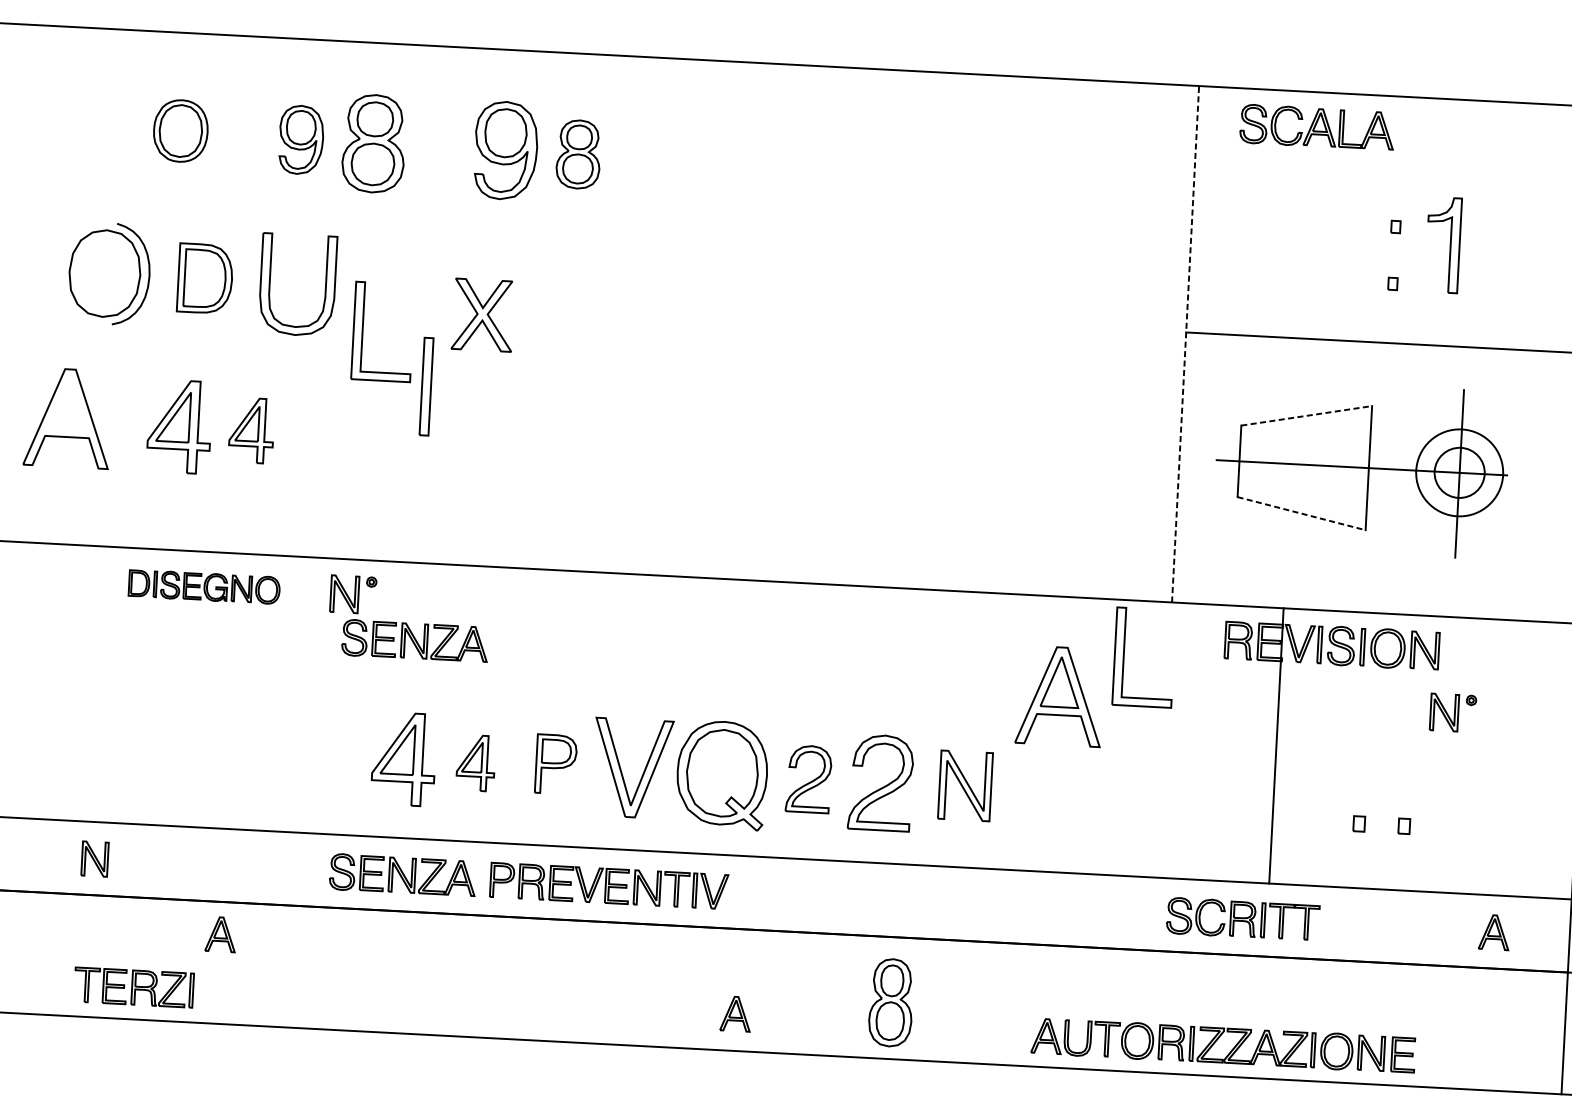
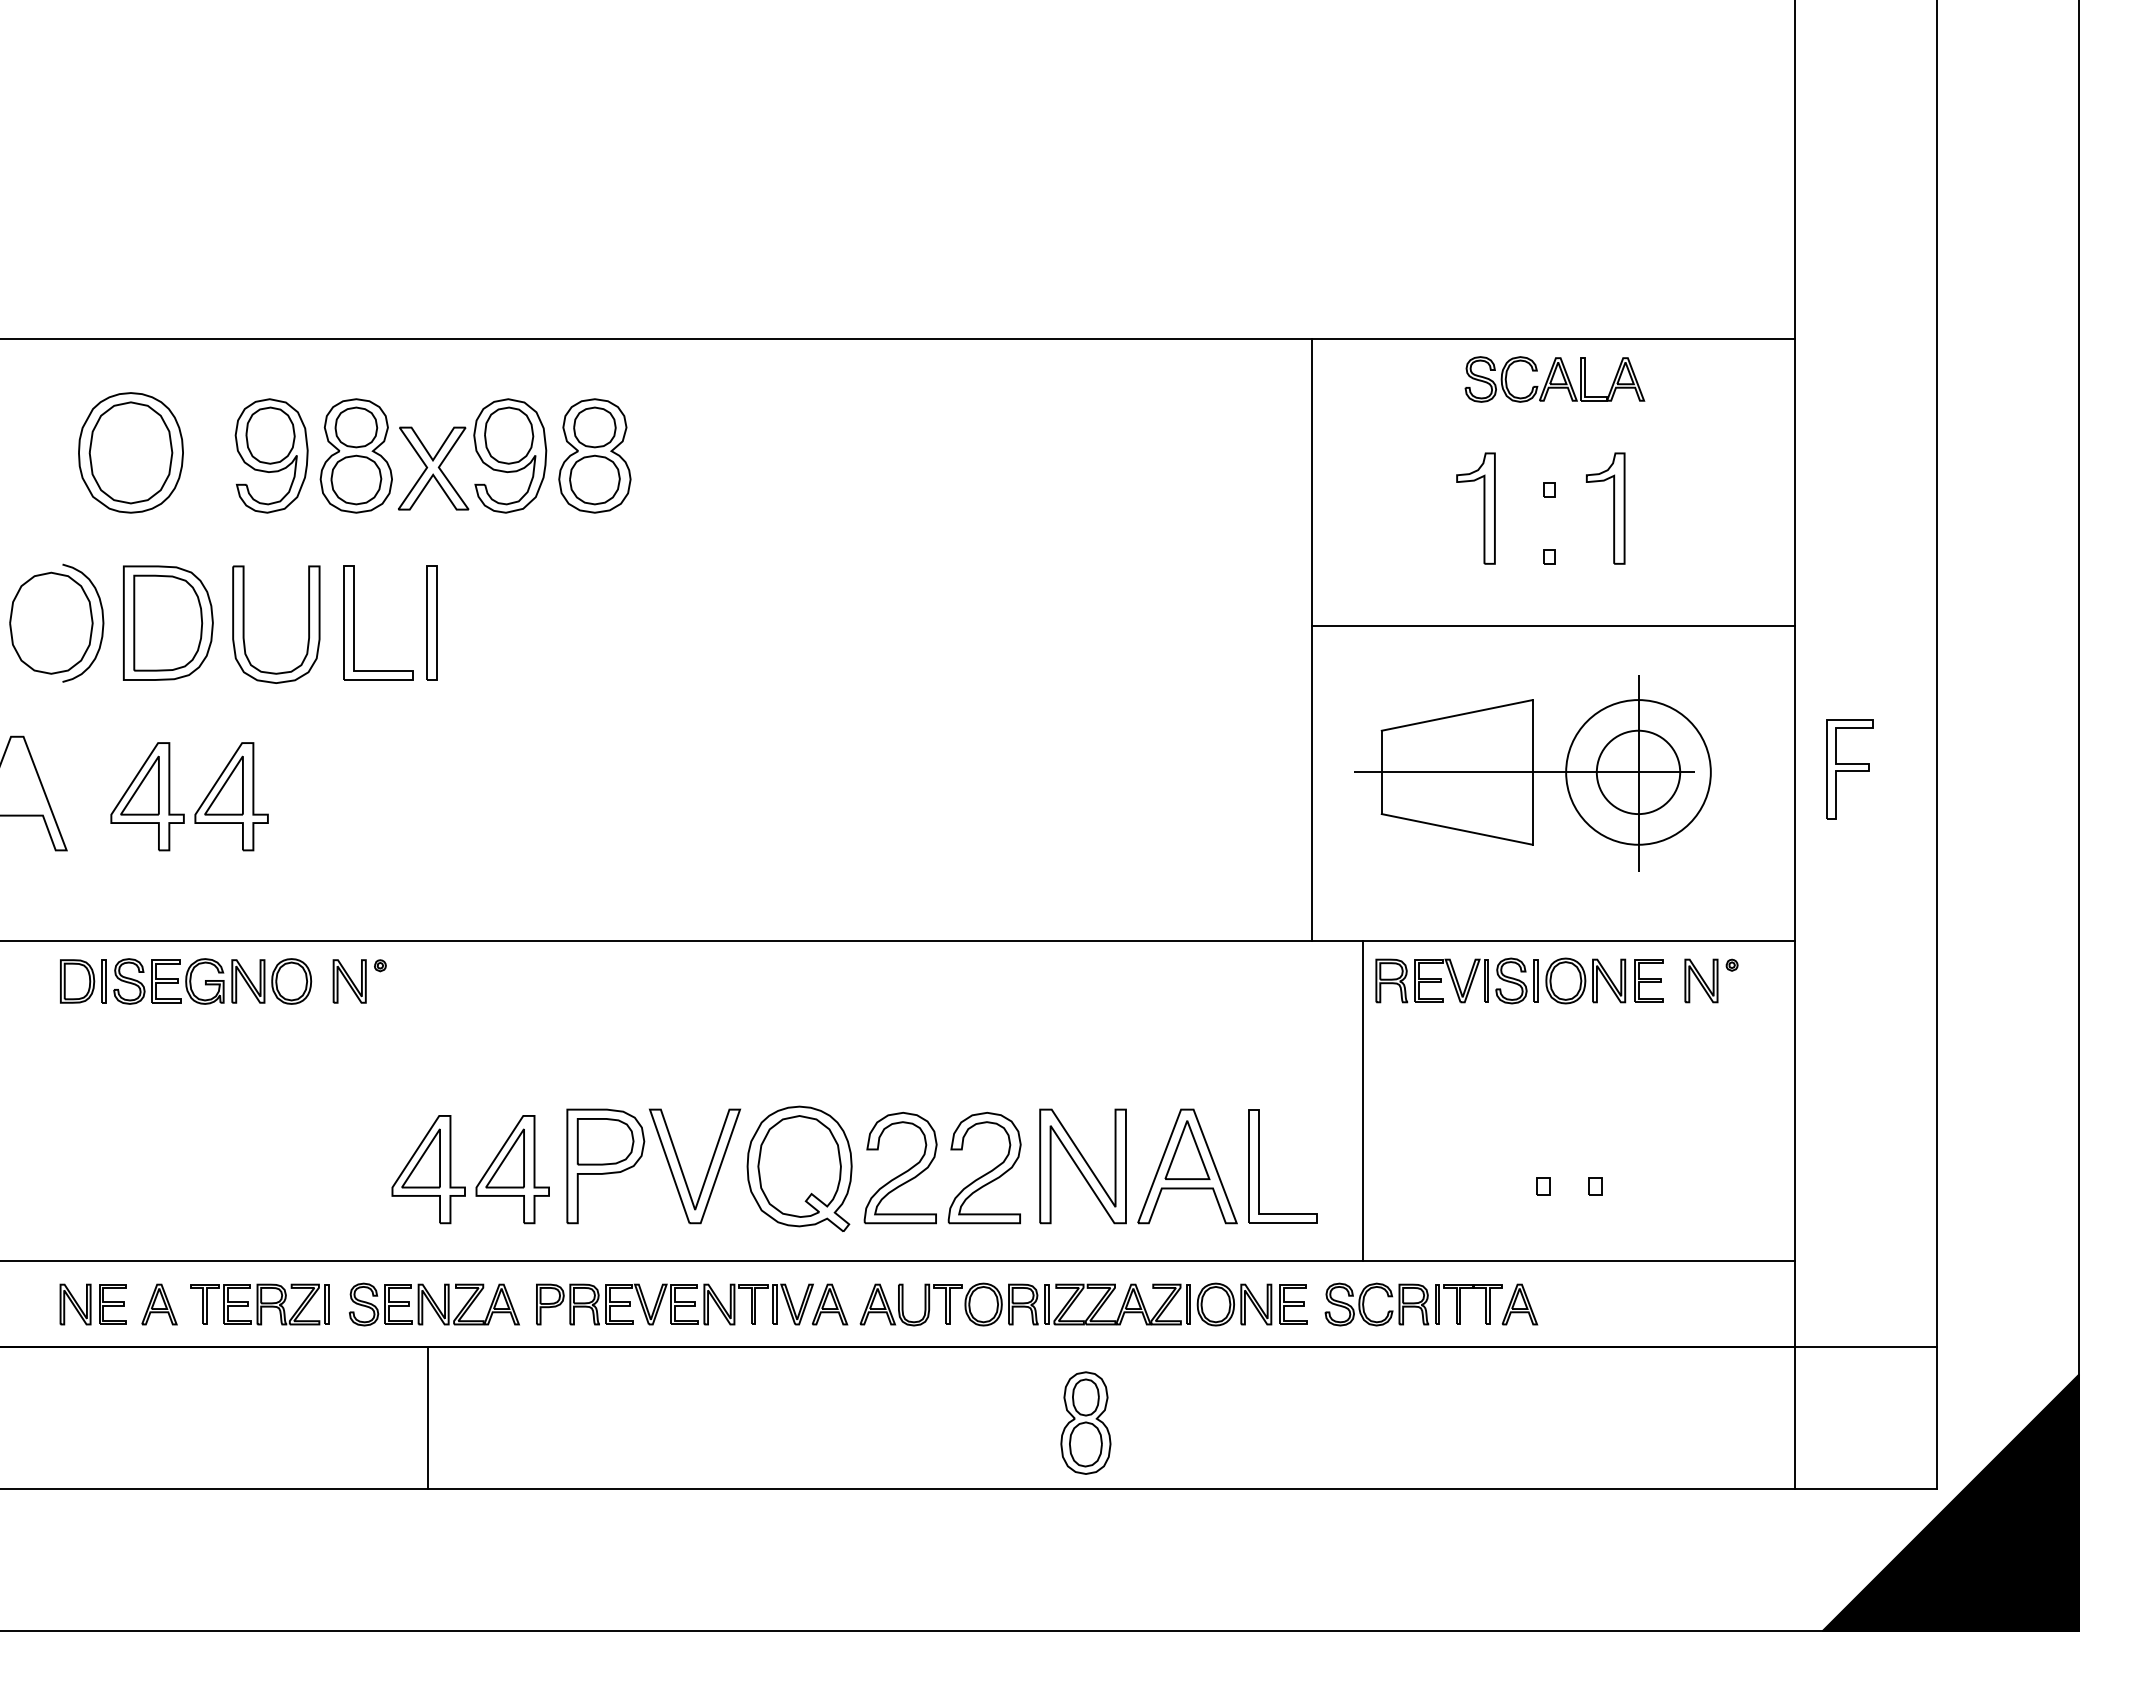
part: (1316, 127) -> (1554, 379), moved
part: (180, 130) -> (130, 452), size x1.67
part: (301, 139) -> (271, 455), size x1.43
part: (578, 154) -> (594, 455), size x1.43
part: (1338, 239) -> (1483, 508), added
part: (205, 278) -> (168, 622), size x1.43
part: (483, 315) -> (433, 468), moved
part: (362, 330) -> (354, 622), moved
line: (1186, 344) -> (1312, 639), dashed -> solid
part: (425, 386) -> (431, 622), moved
line: (1306, 415) -> (1457, 715), dashed -> solid
part: (251, 430) -> (231, 796), size x1.43
circle: (1459, 472) -> (1638, 772), size x1.43
circle: (1459, 472) -> (1638, 772), size x1.43
line: (1301, 513) -> (1457, 829), dashed -> solid
part: (204, 586) -> (186, 981), size x1.43
part: (415, 641) -> (434, 1031), removed
part: (1458, 651) -> (1648, 980), added
part: (1124, 656) -> (1259, 1166), moved
part: (1060, 696) -> (1187, 1166), moved
part: (1453, 712) -> (1711, 980), moved
line: (1276, 745) -> (1363, 1100), moved
part: (475, 762) -> (512, 1169), size x1.67
part: (555, 764) -> (605, 1166), size x1.67
part: (808, 779) -> (900, 1168), size x1.43
part: (965, 785) -> (1082, 1166), size x1.43
part: (126, 860) -> (112, 1304), added
part: (1494, 932) -> (1519, 1304), moved
part: (220, 934) -> (159, 1304), moved
line: (392, 971) -> (428, 1417), added
part: (133, 987) -> (259, 1304), moved
part: (890, 1002) -> (1085, 1422), moved
part: (736, 1013) -> (830, 1304), moved
part: (1217, 1040) -> (1076, 1299), moved

